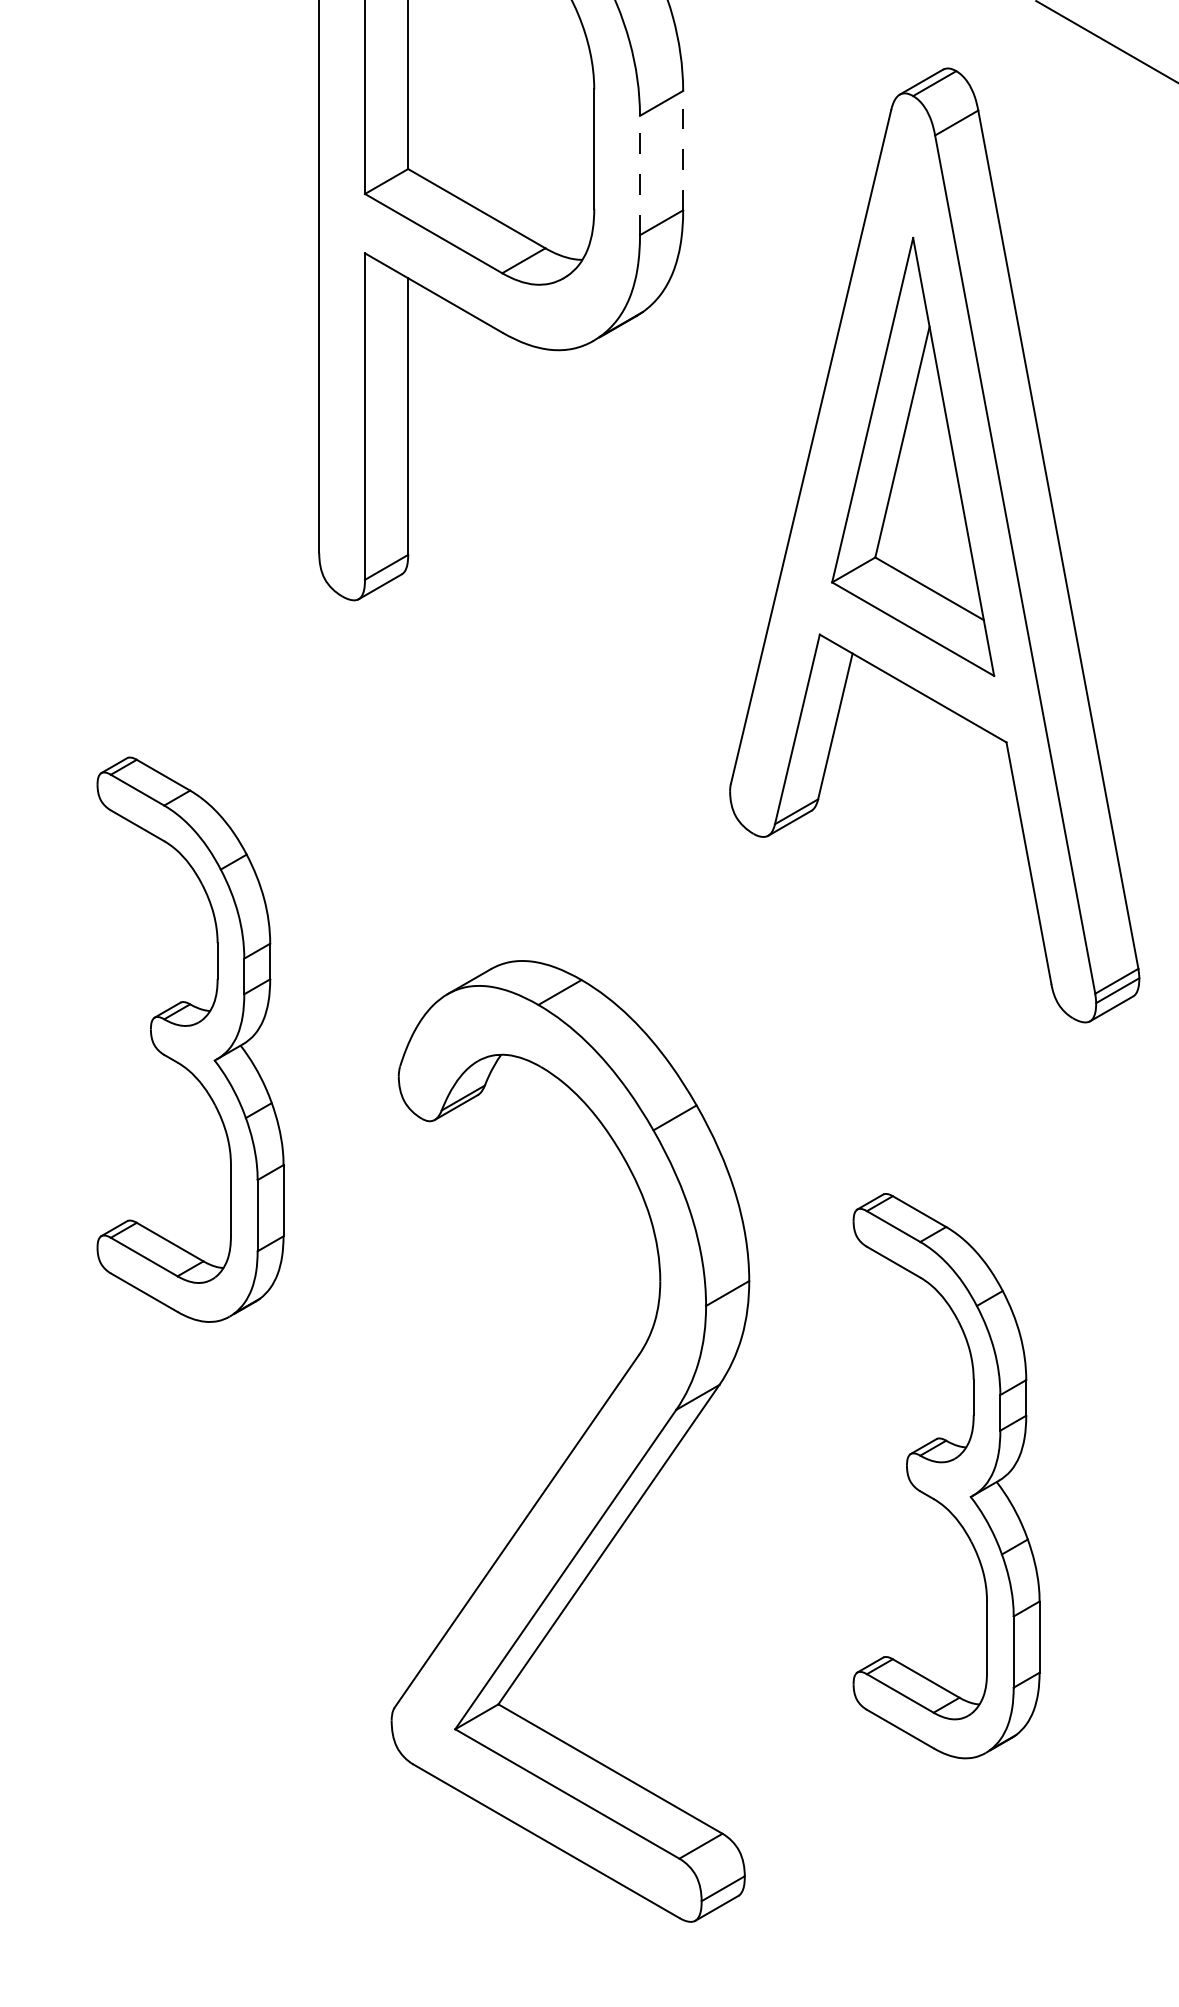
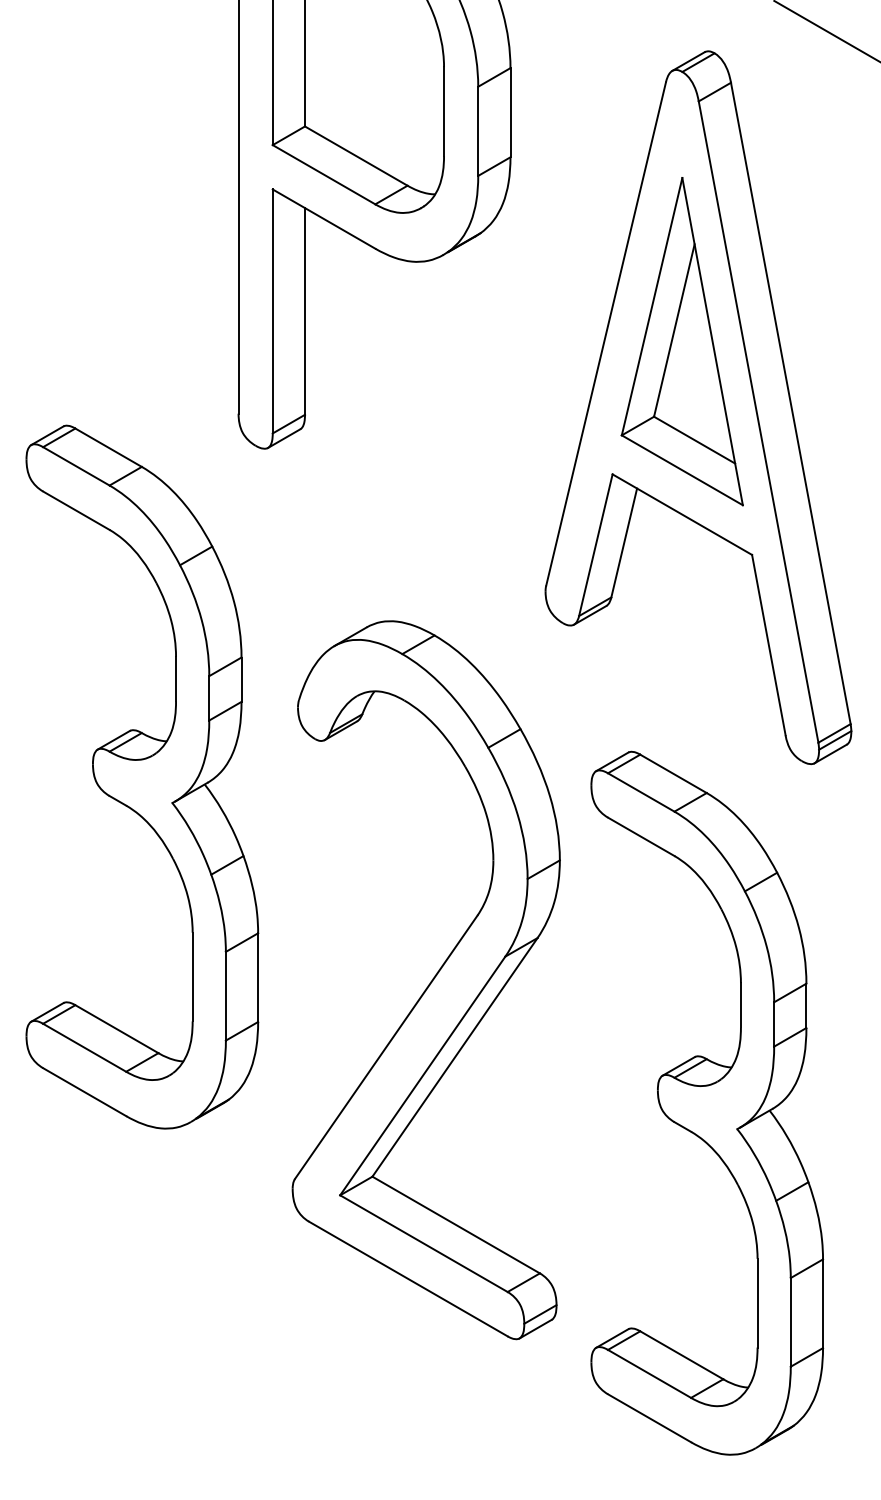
line: (683, 150) -> (510, 112), dashed -> solid
line: (640, 175) -> (478, 131), dashed -> solid
part: (190, 1038) -> (142, 776), size x1.67
part: (569, 1441) -> (425, 980), moved
part: (946, 1475) -> (707, 1102), size x1.67

